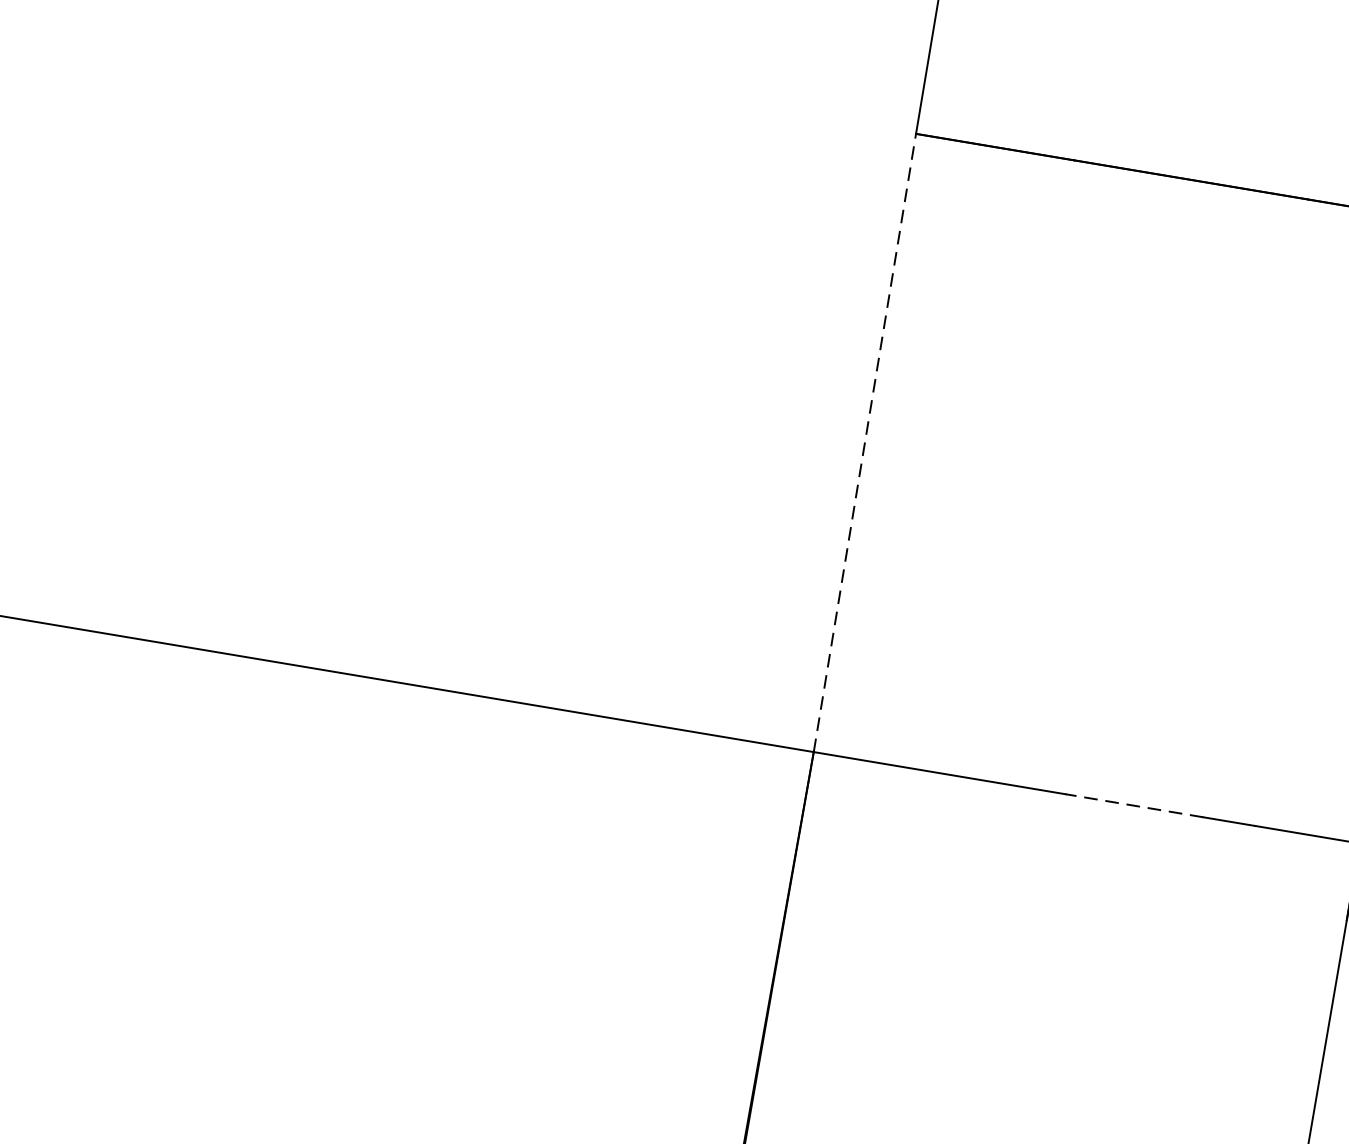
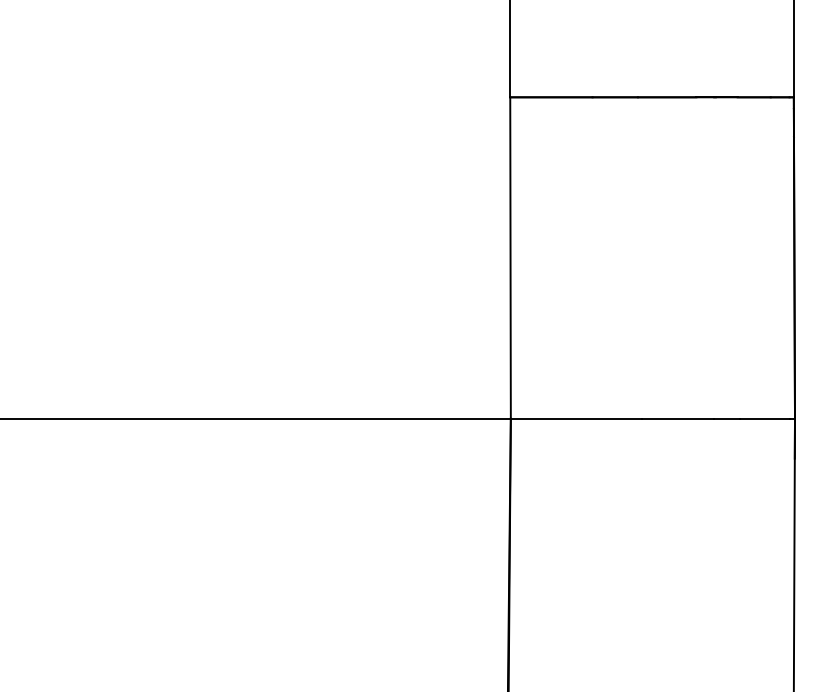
line: (864, 443) -> (510, 258), dashed -> solid
line: (1134, 805) -> (677, 418), dashed -> solid

